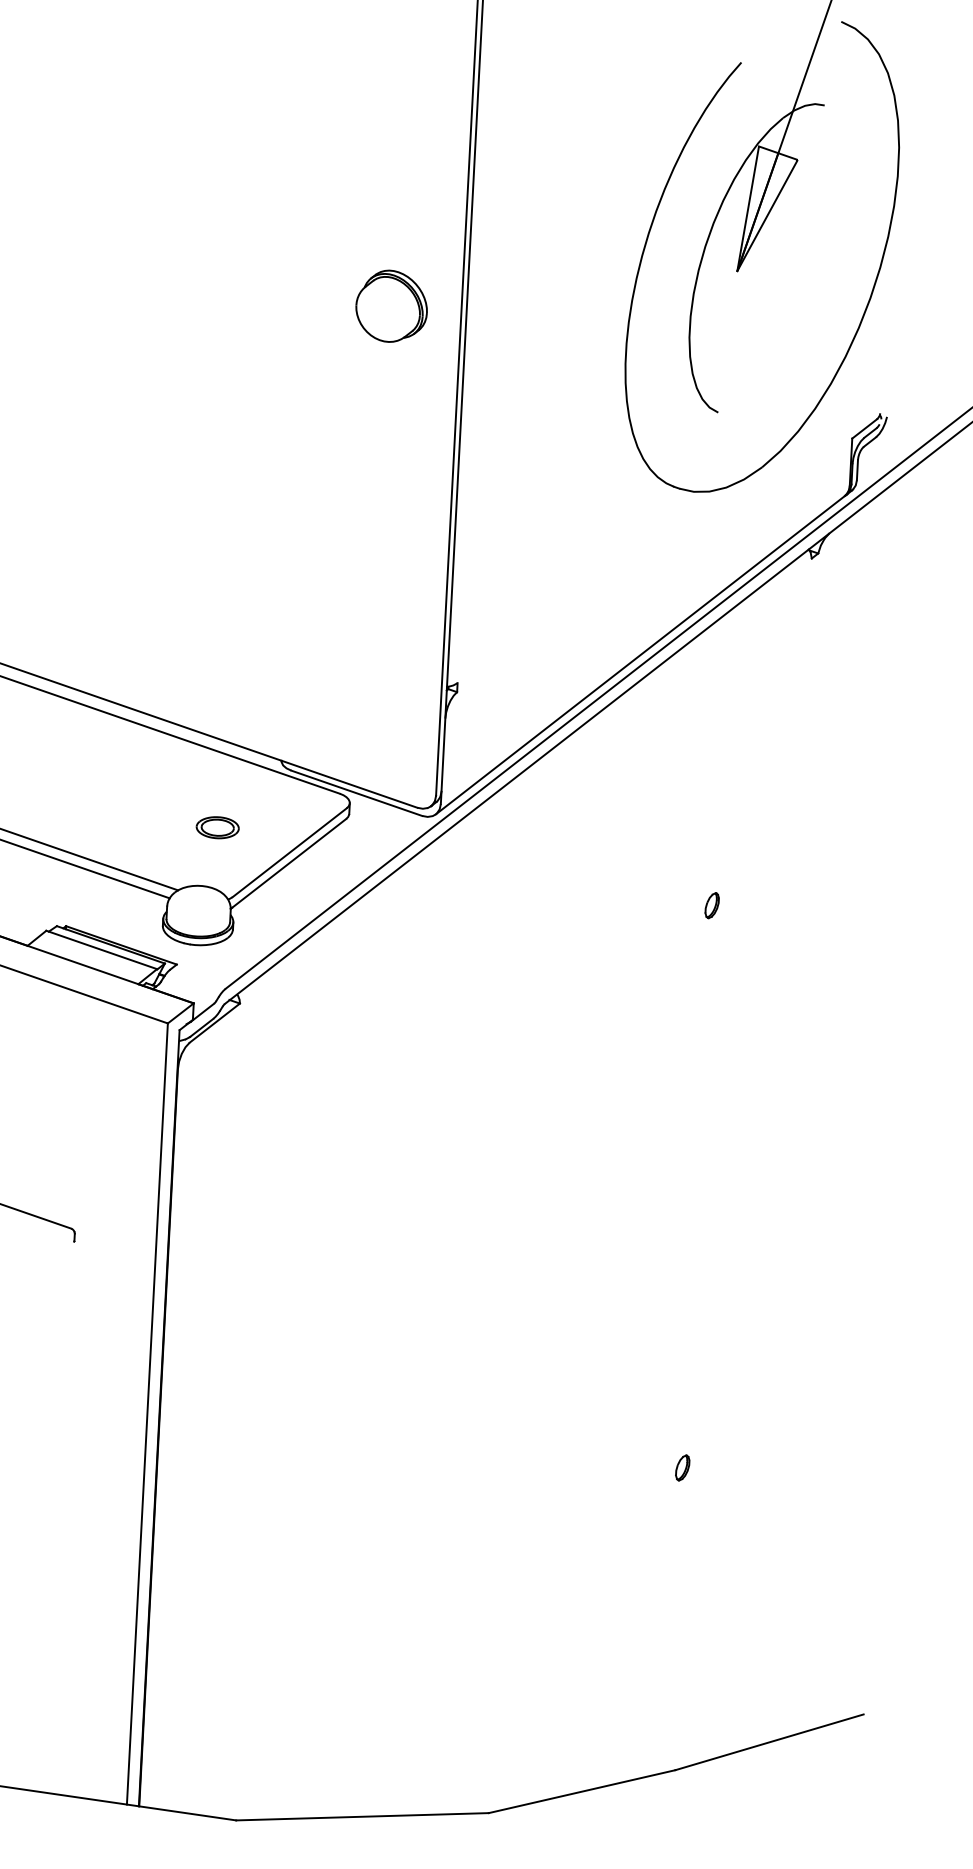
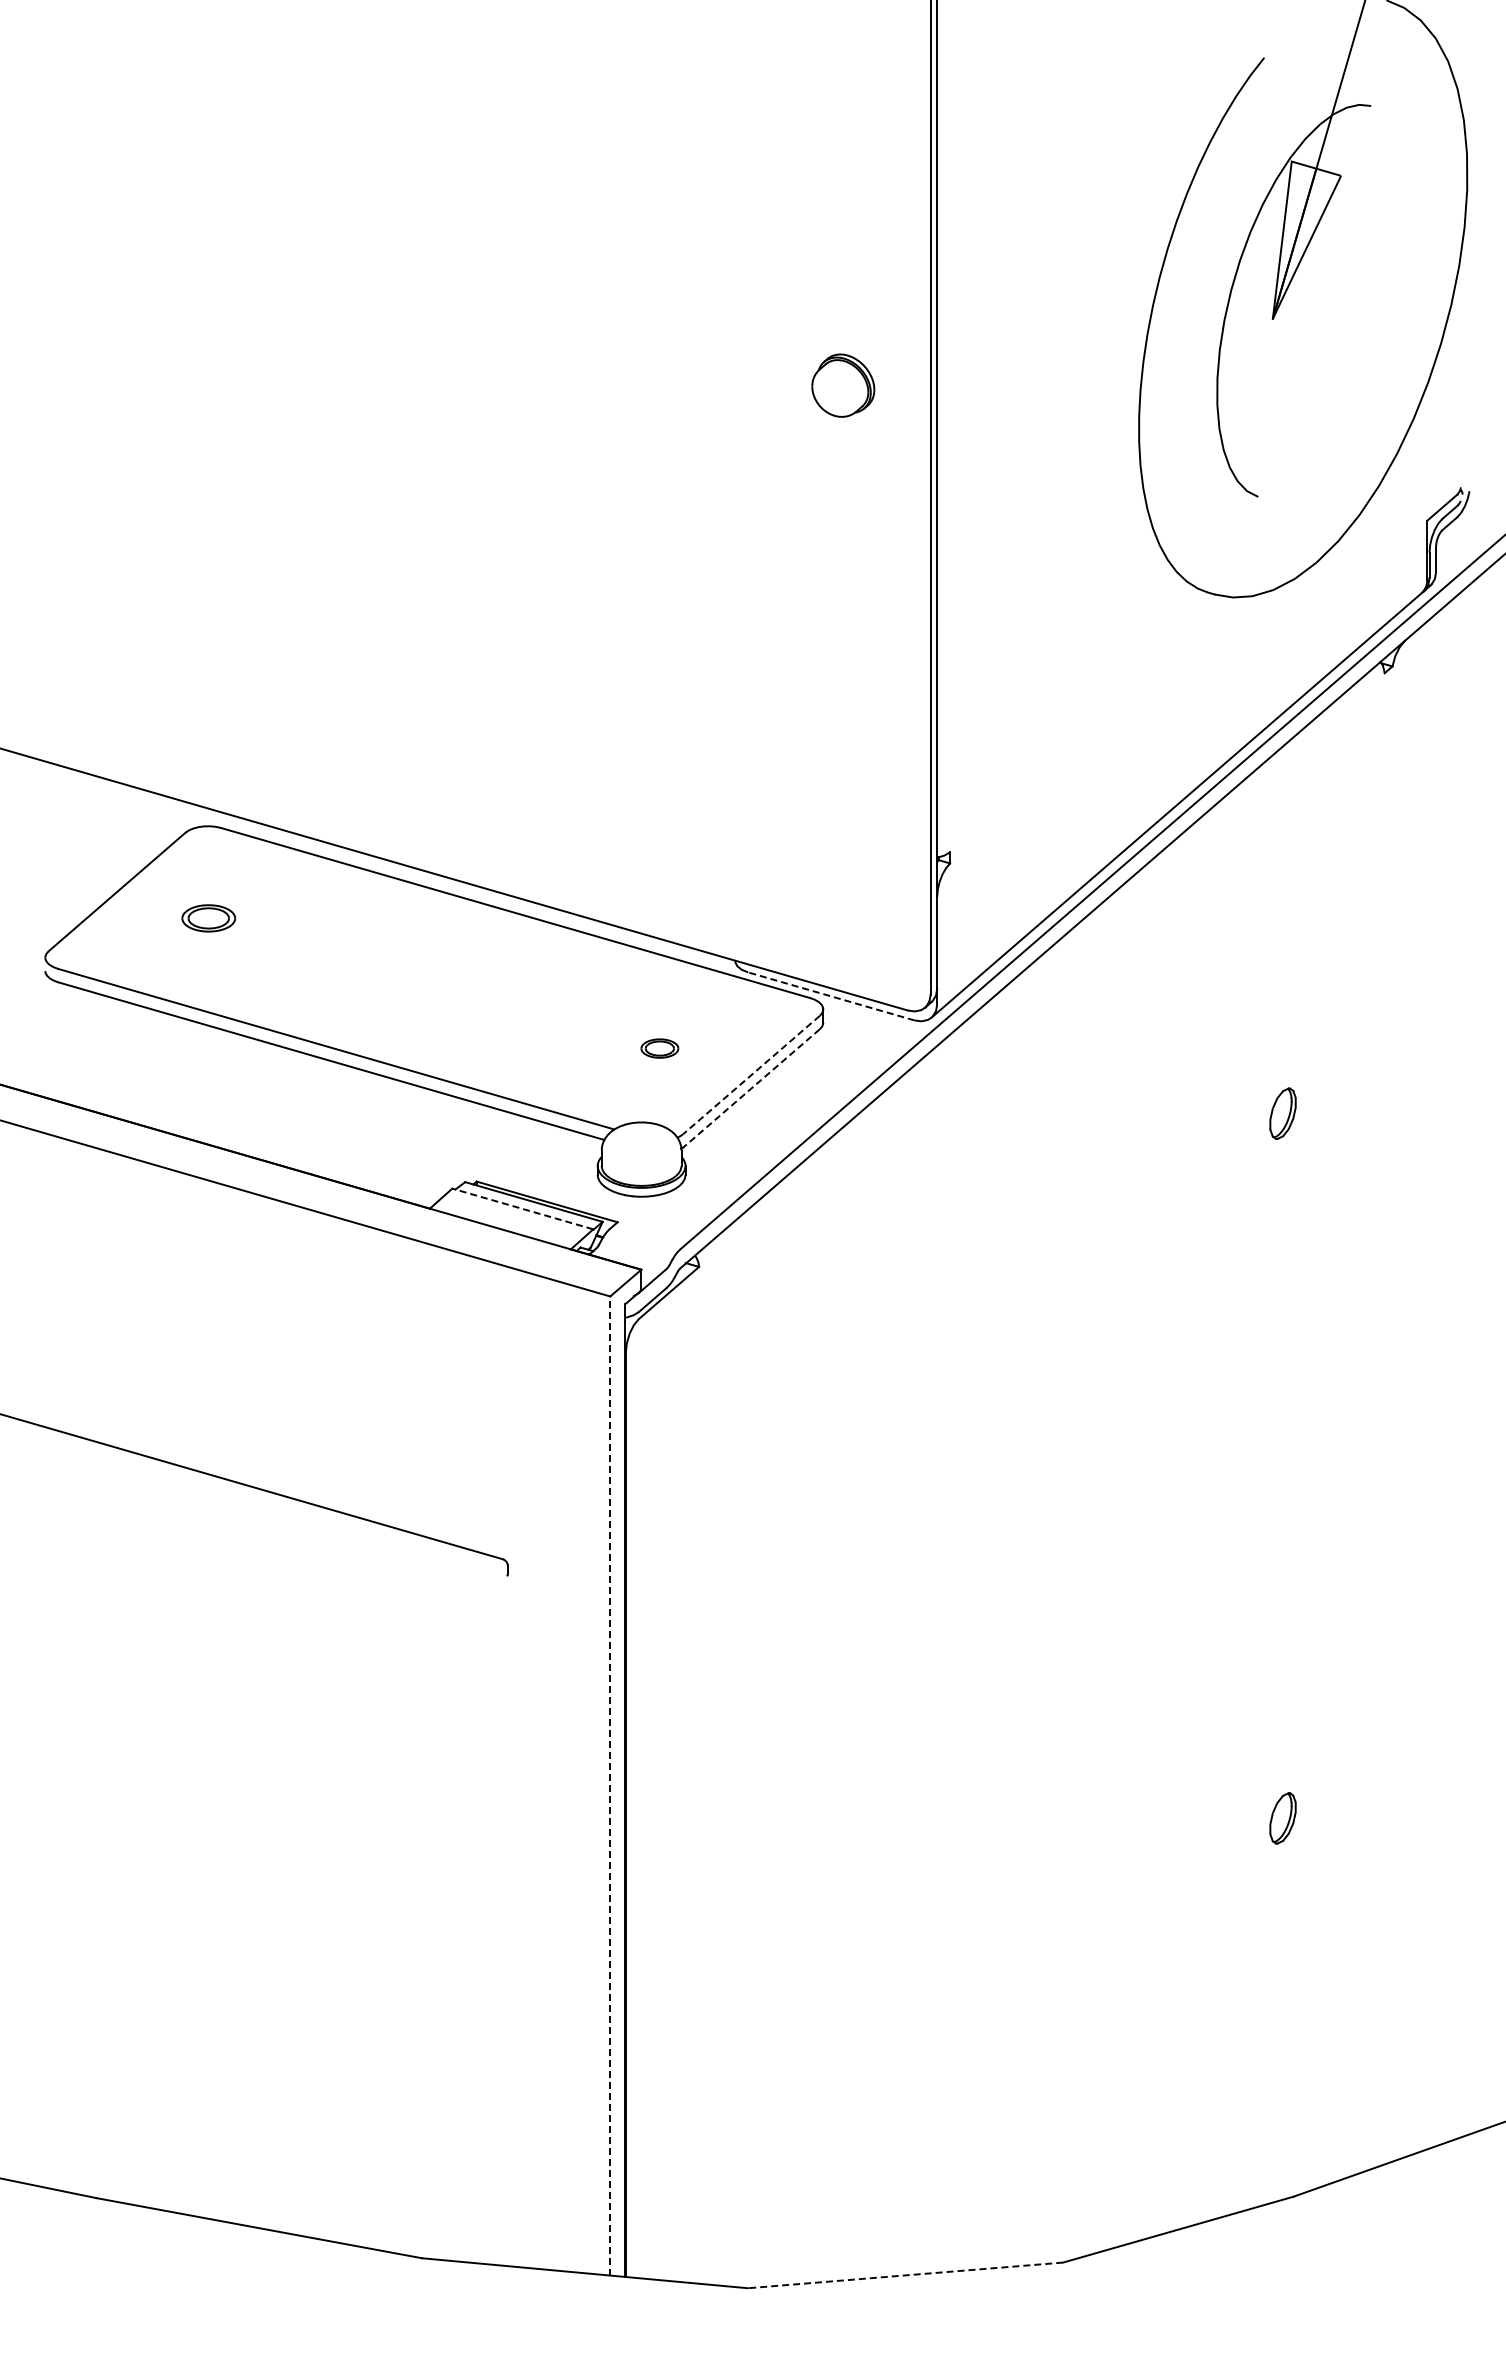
part: (392, 306) -> (843, 385), size x0.7
line: (356, 793) -> (831, 996), solid -> dashed
part: (217, 827) -> (659, 1048), size x0.7
line: (289, 853) -> (751, 1075), solid -> dashed
line: (289, 863) -> (751, 1088), solid -> dashed
part: (711, 905) -> (1282, 1113), size x1.6
line: (101, 949) -> (522, 1208), solid -> dashed
line: (147, 1414) -> (610, 1786), solid -> dashed
part: (682, 1468) -> (1282, 1818), size x1.6
line: (362, 1816) -> (905, 2275), solid -> dashed

